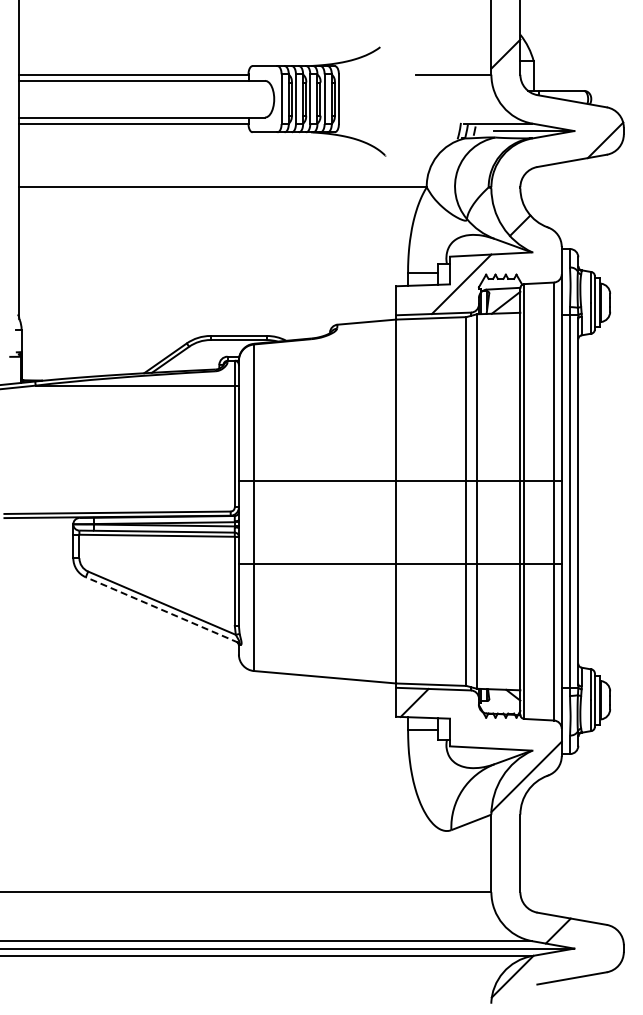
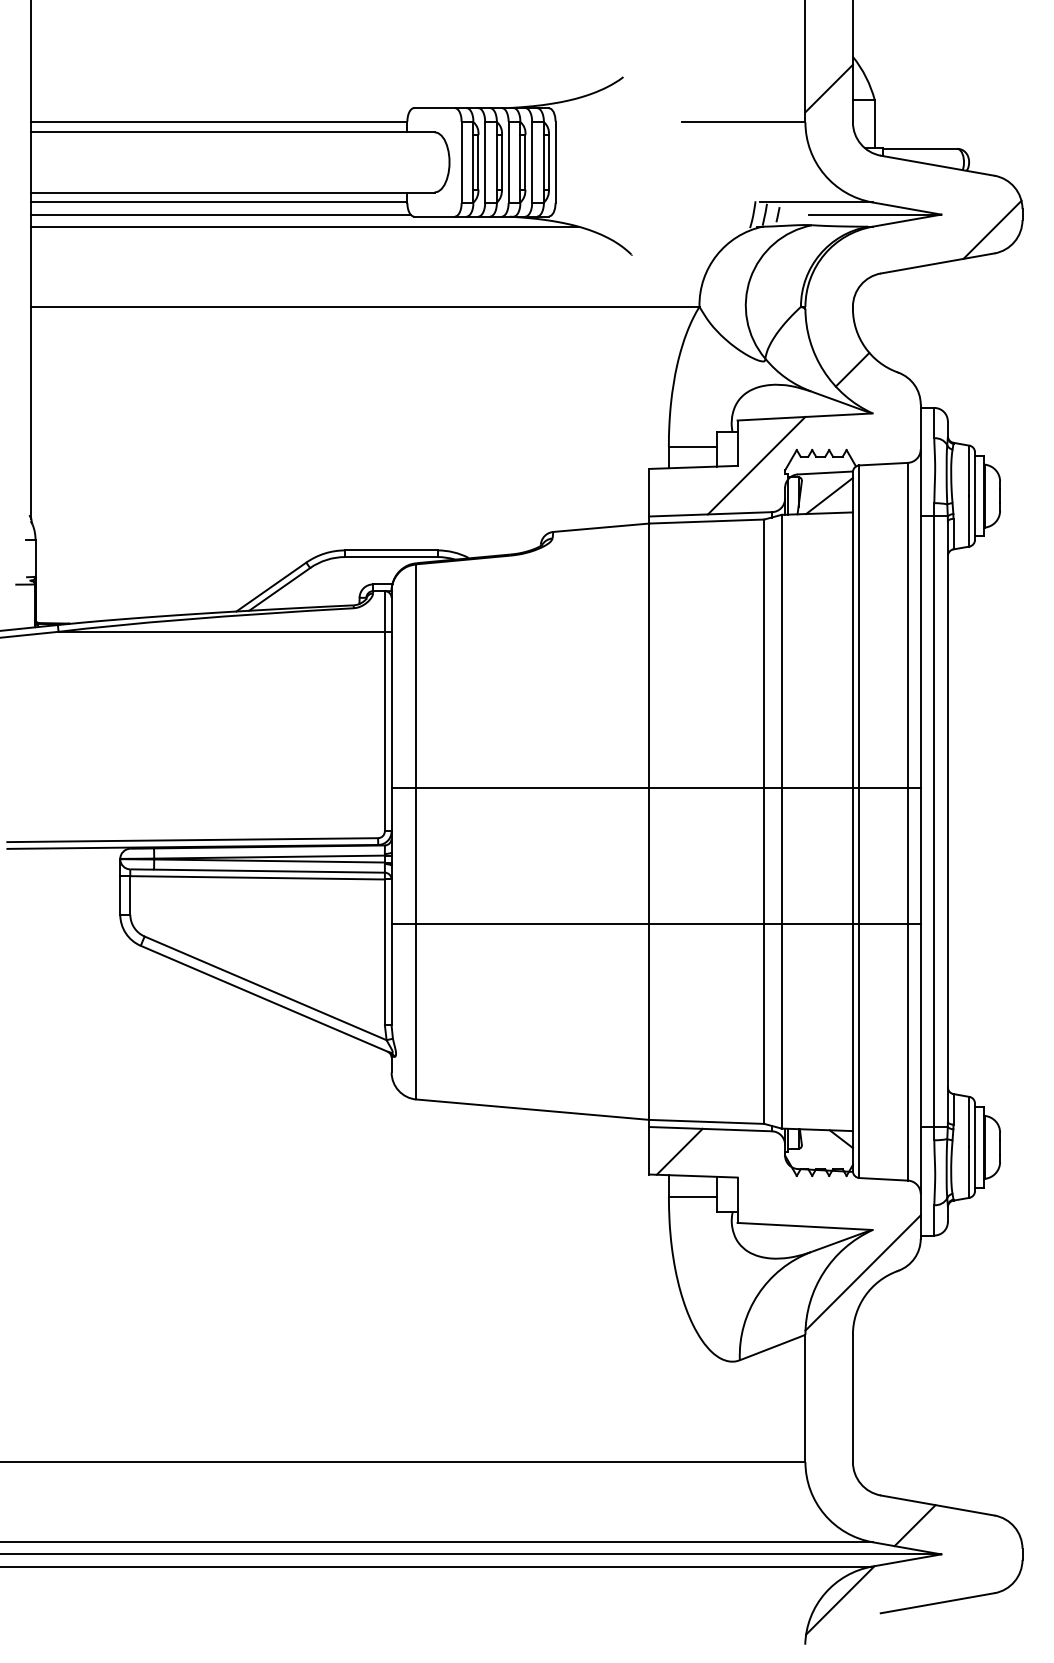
line: (134, 131) -> (220, 215), added
line: (186, 138) -> (305, 226), added
line: (161, 609) -> (264, 998), dashed -> solid

